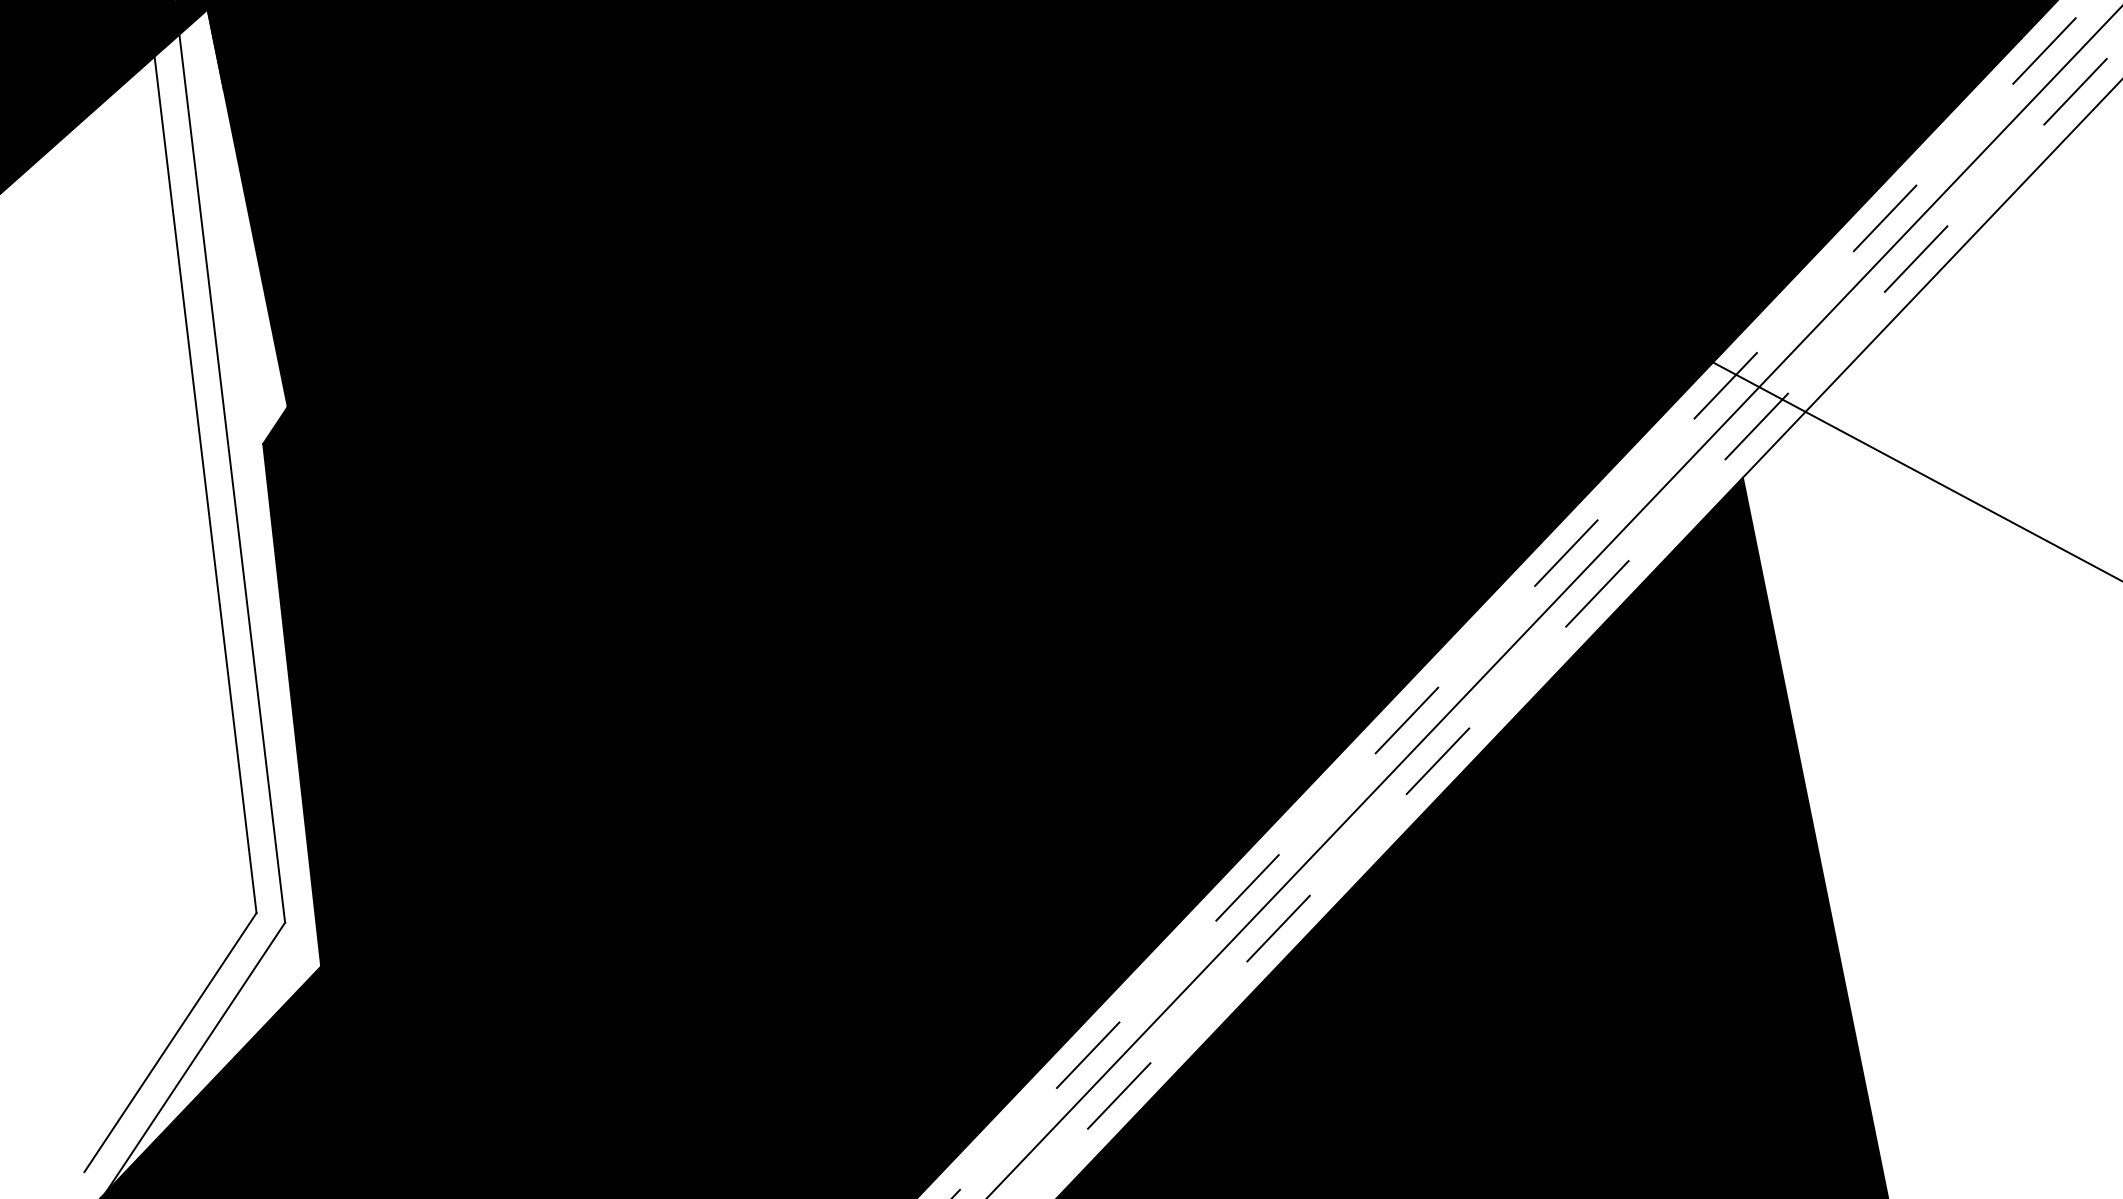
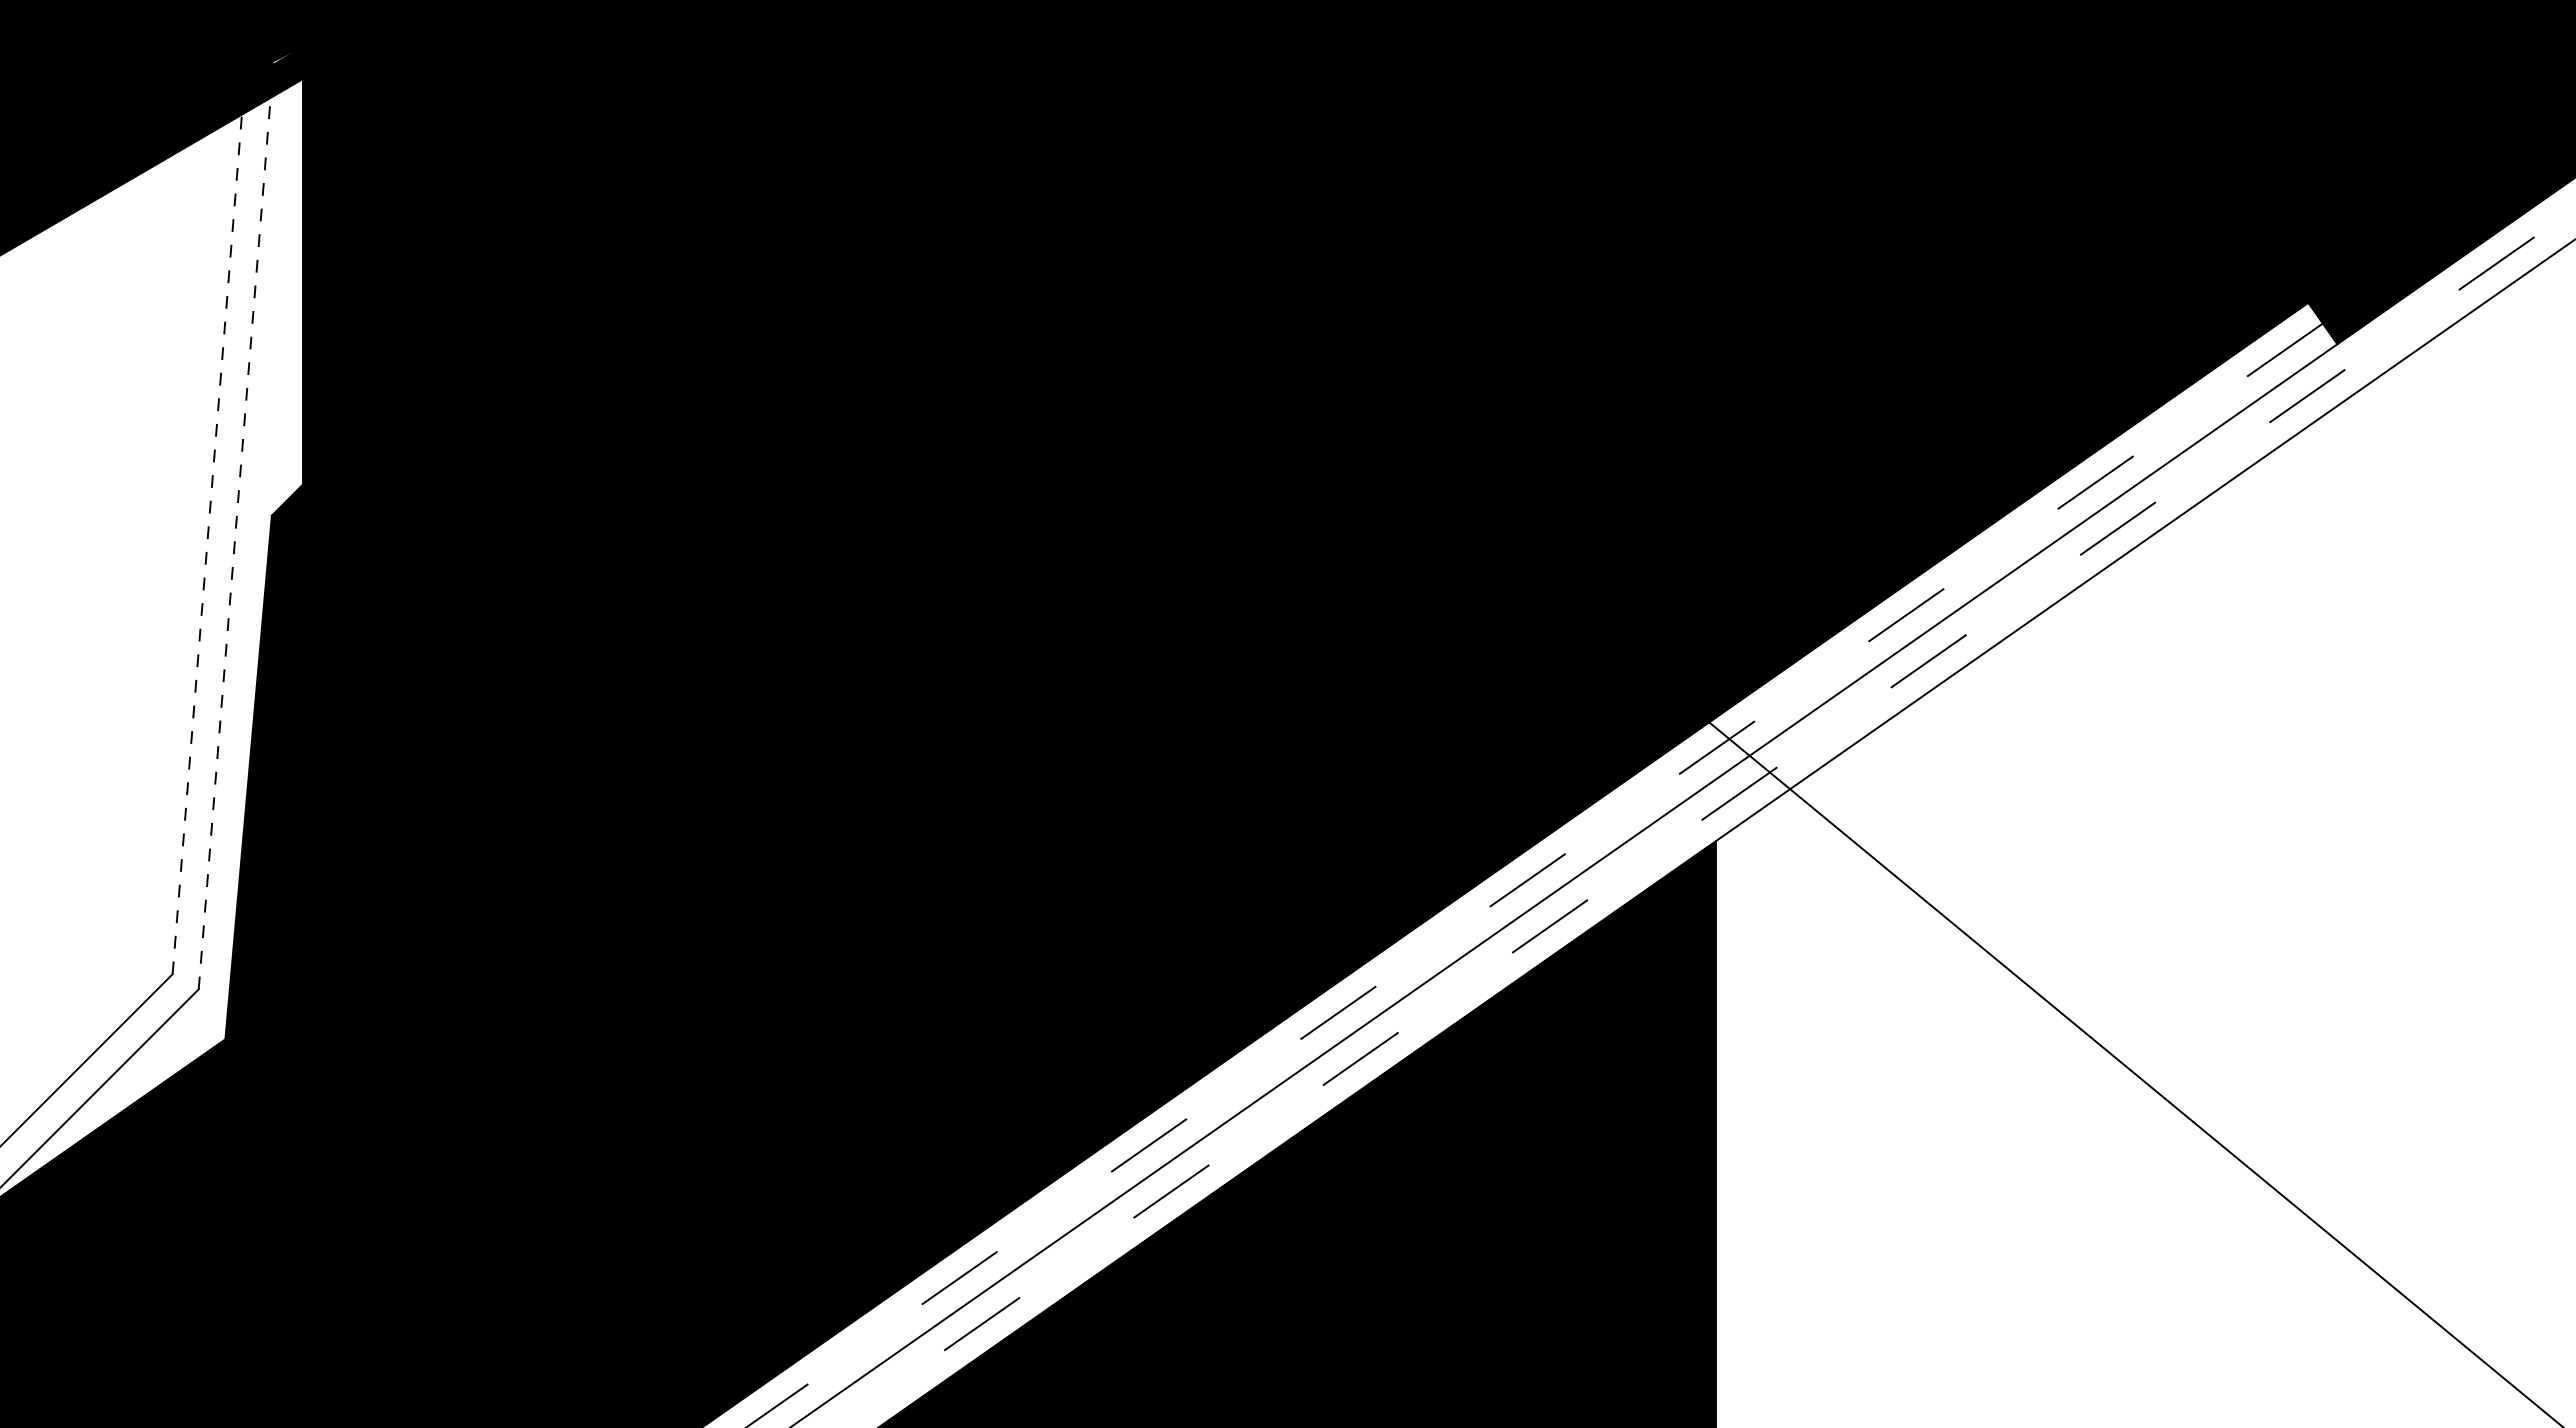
line: (232, 478) -> (234, 543), solid -> dashed
line: (205, 483) -> (207, 543), solid -> dashed

